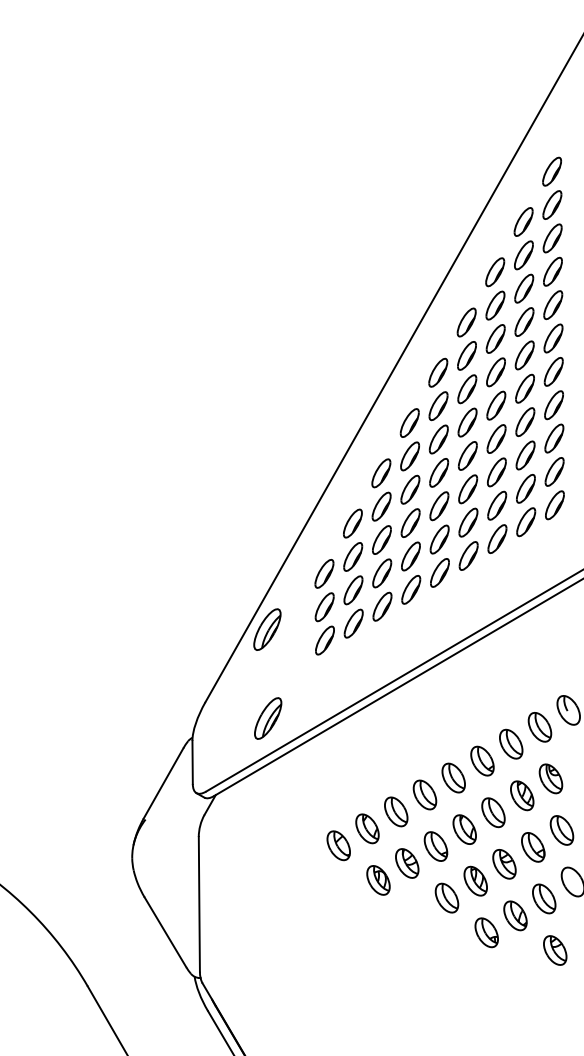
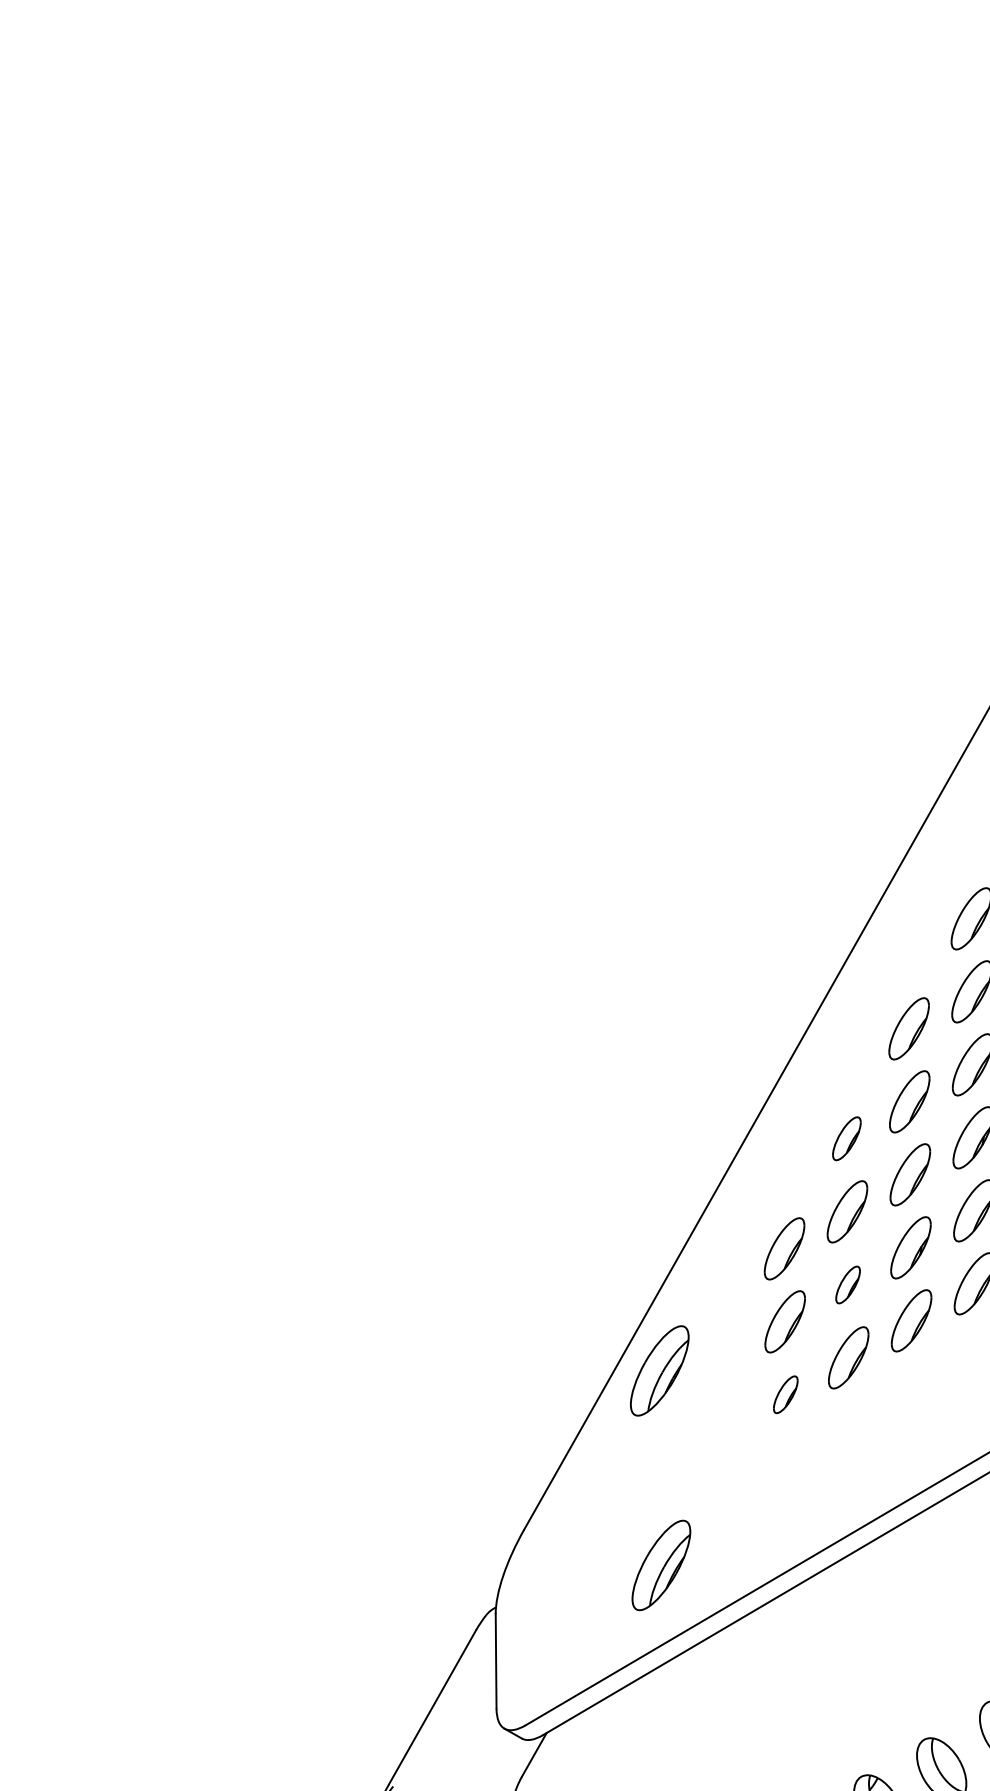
part: (352, 523) -> (845, 1138), size x0.7
part: (353, 590) -> (848, 1285), size x0.6
part: (324, 640) -> (784, 1394), size x0.6

